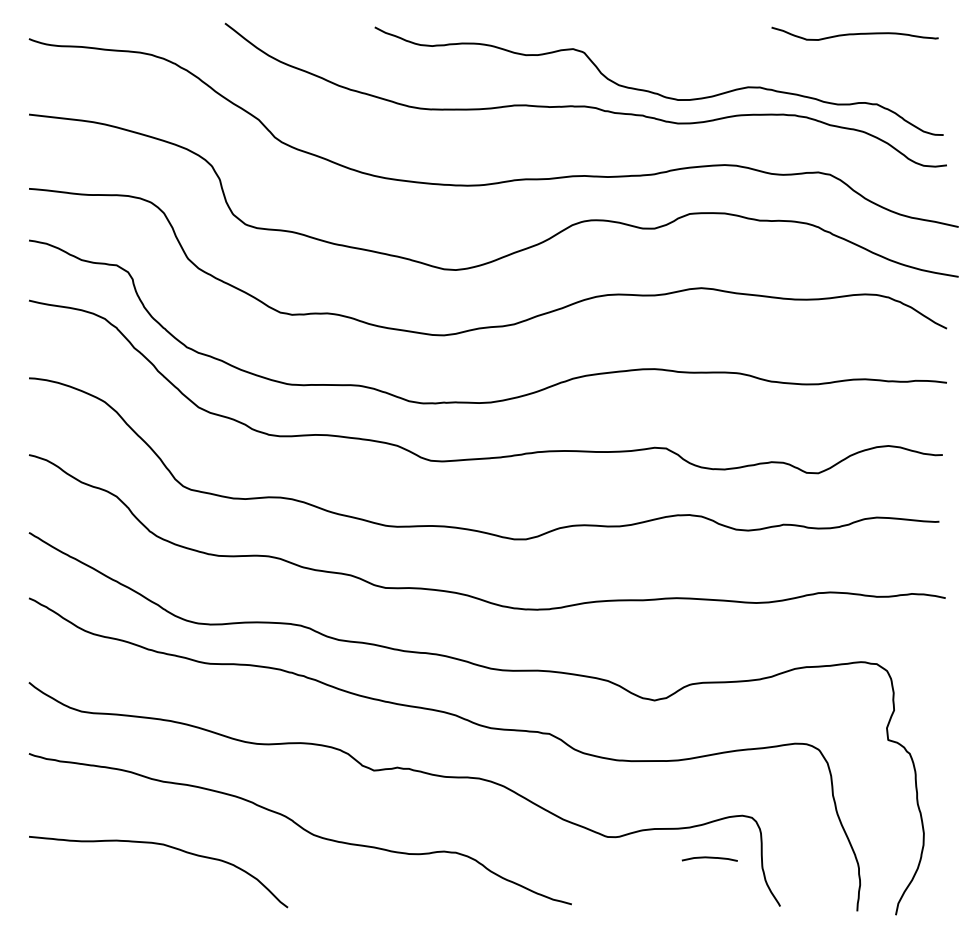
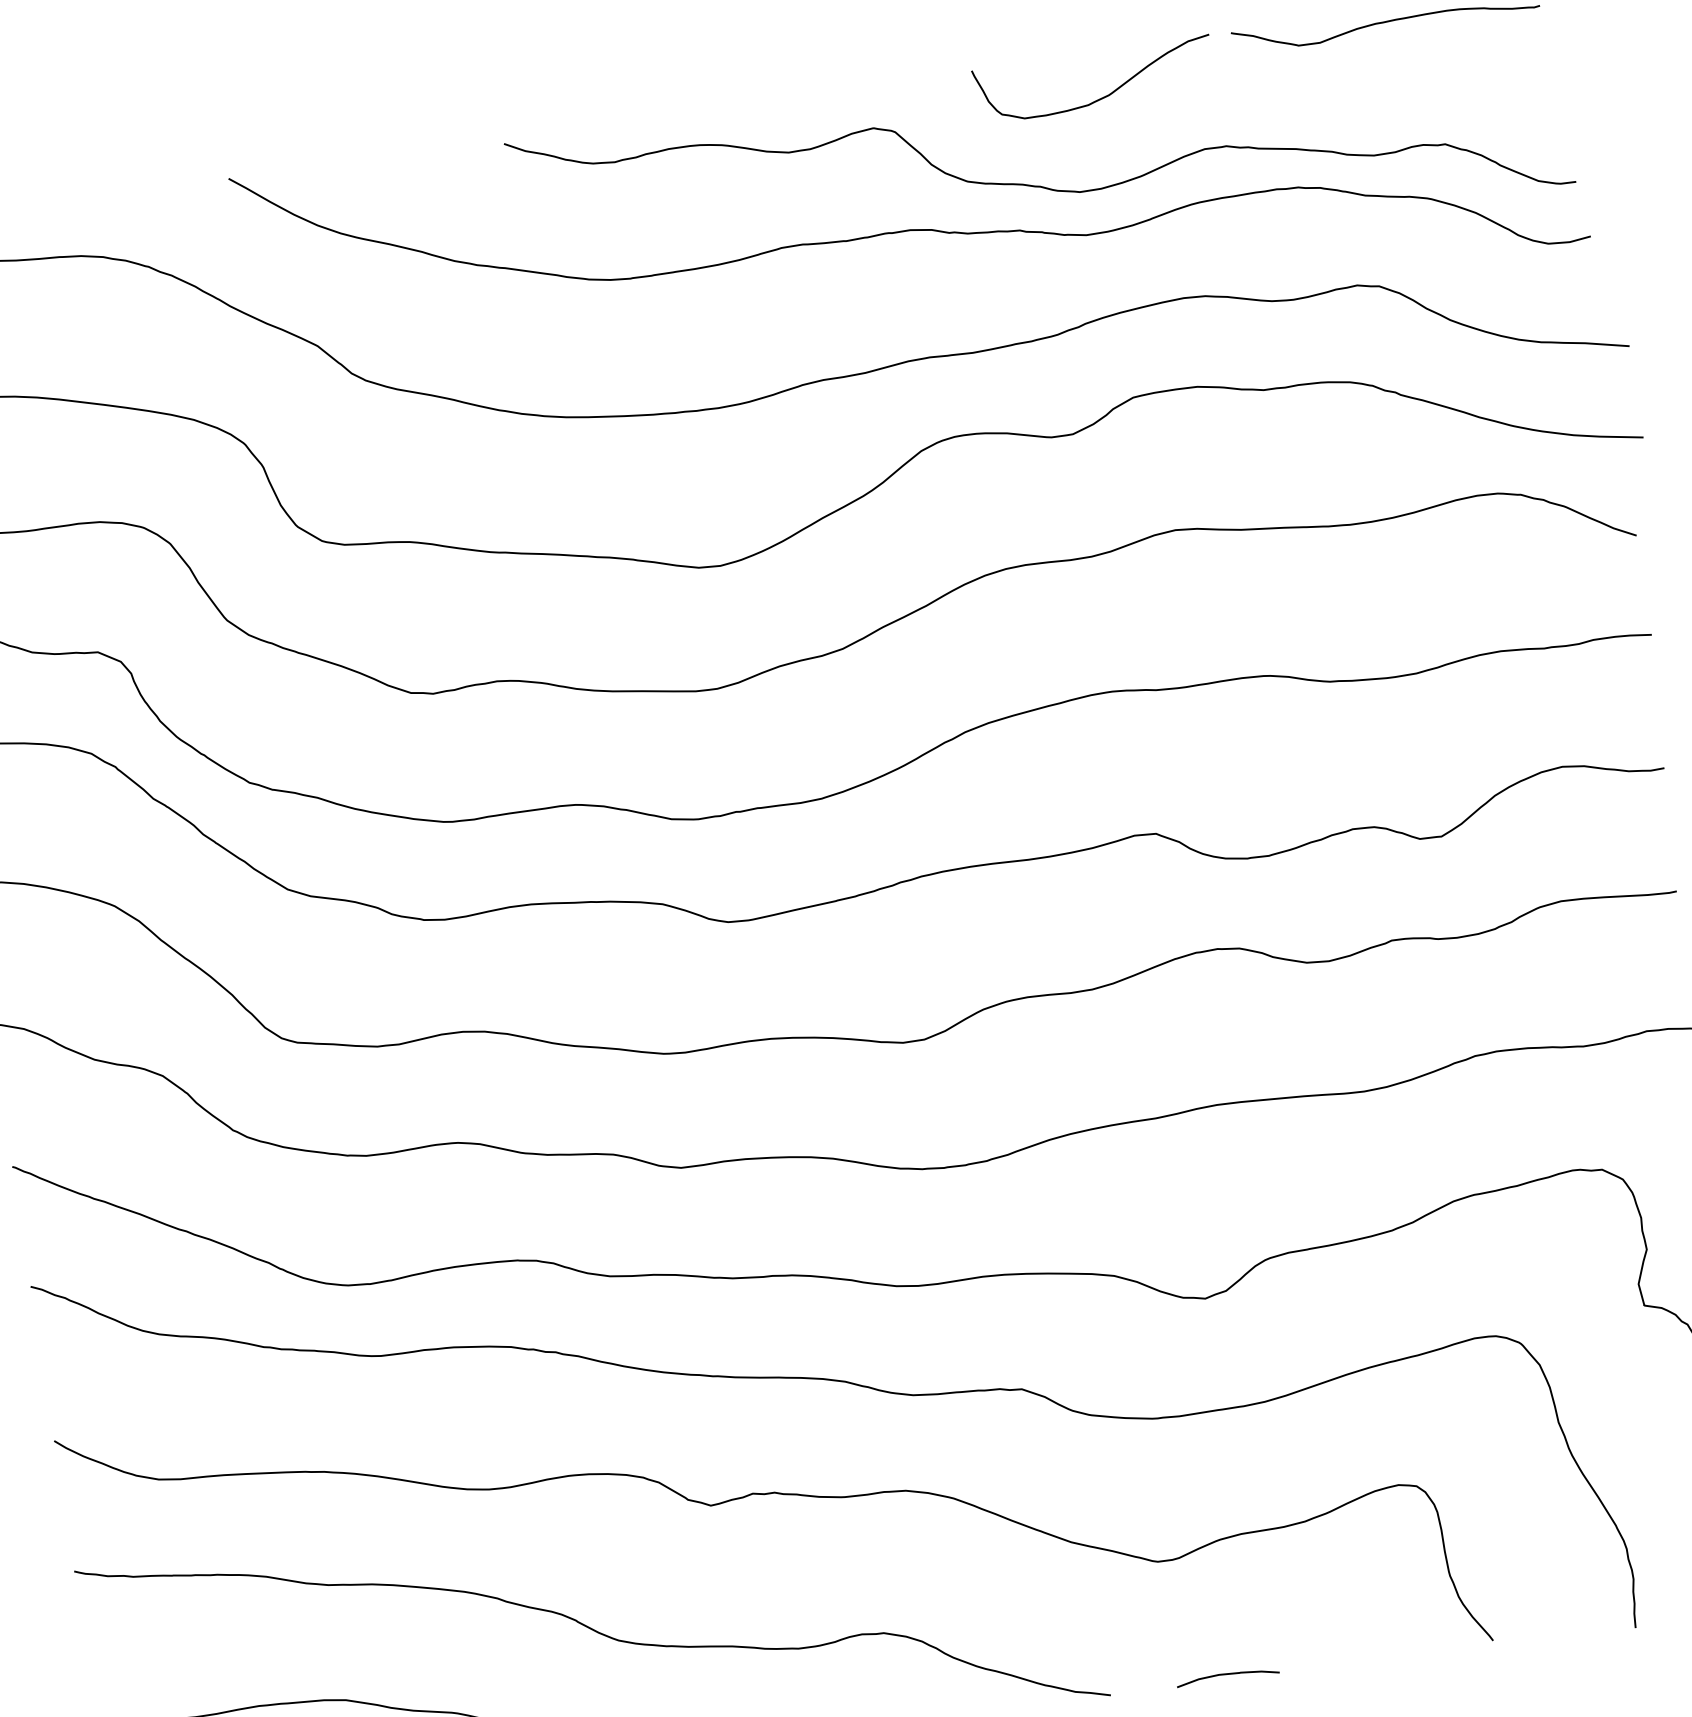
curve: (698, 50) -> (1103, 95), added
curve: (709, 858) -> (1227, 1675), moved

